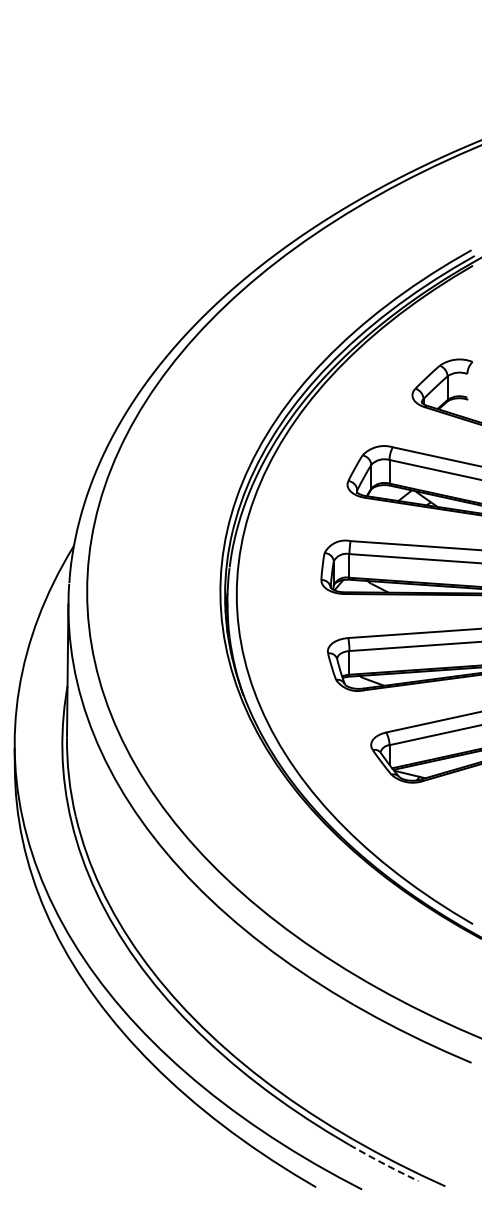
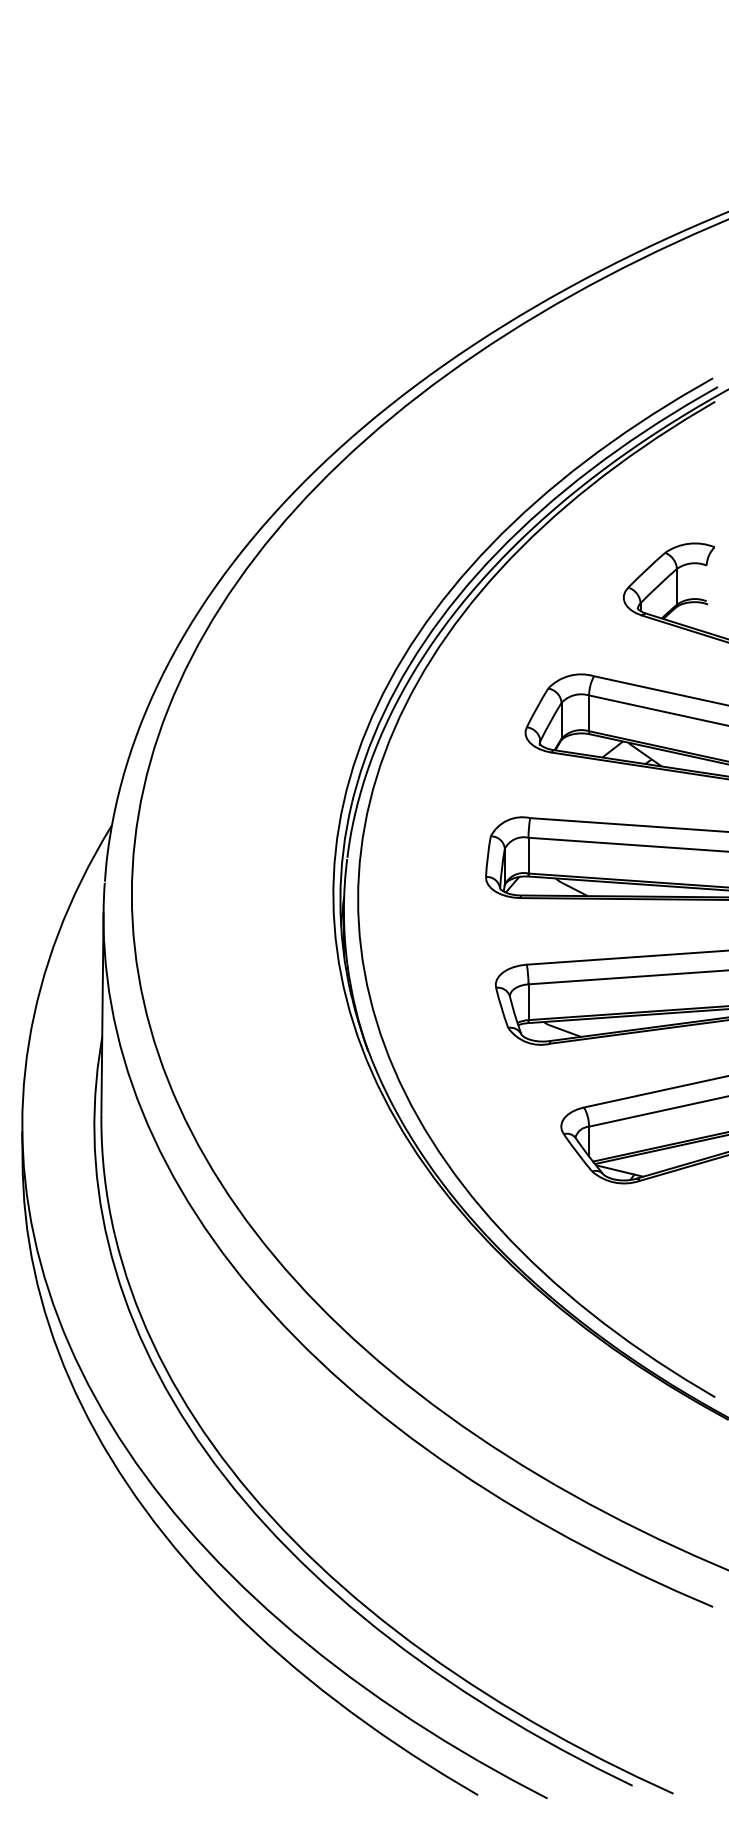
line: (384, 1163) -> (581, 1759), dashed -> solid

